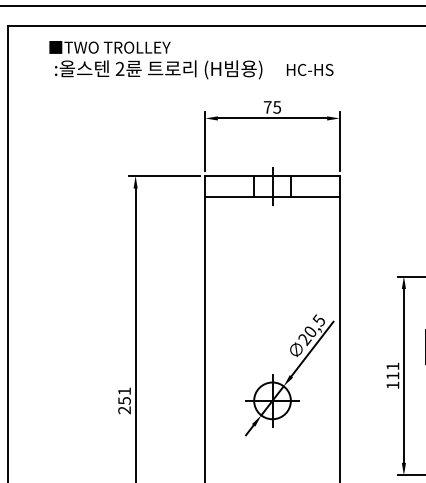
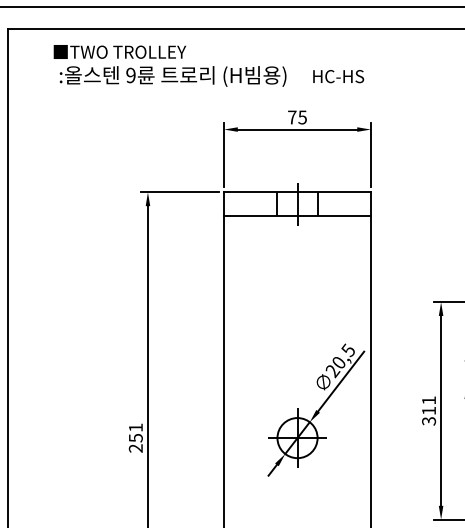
text: (119, 69) -> (130, 76), 2 -> 9
text: (392, 385) -> (428, 421), 111 -> 311

